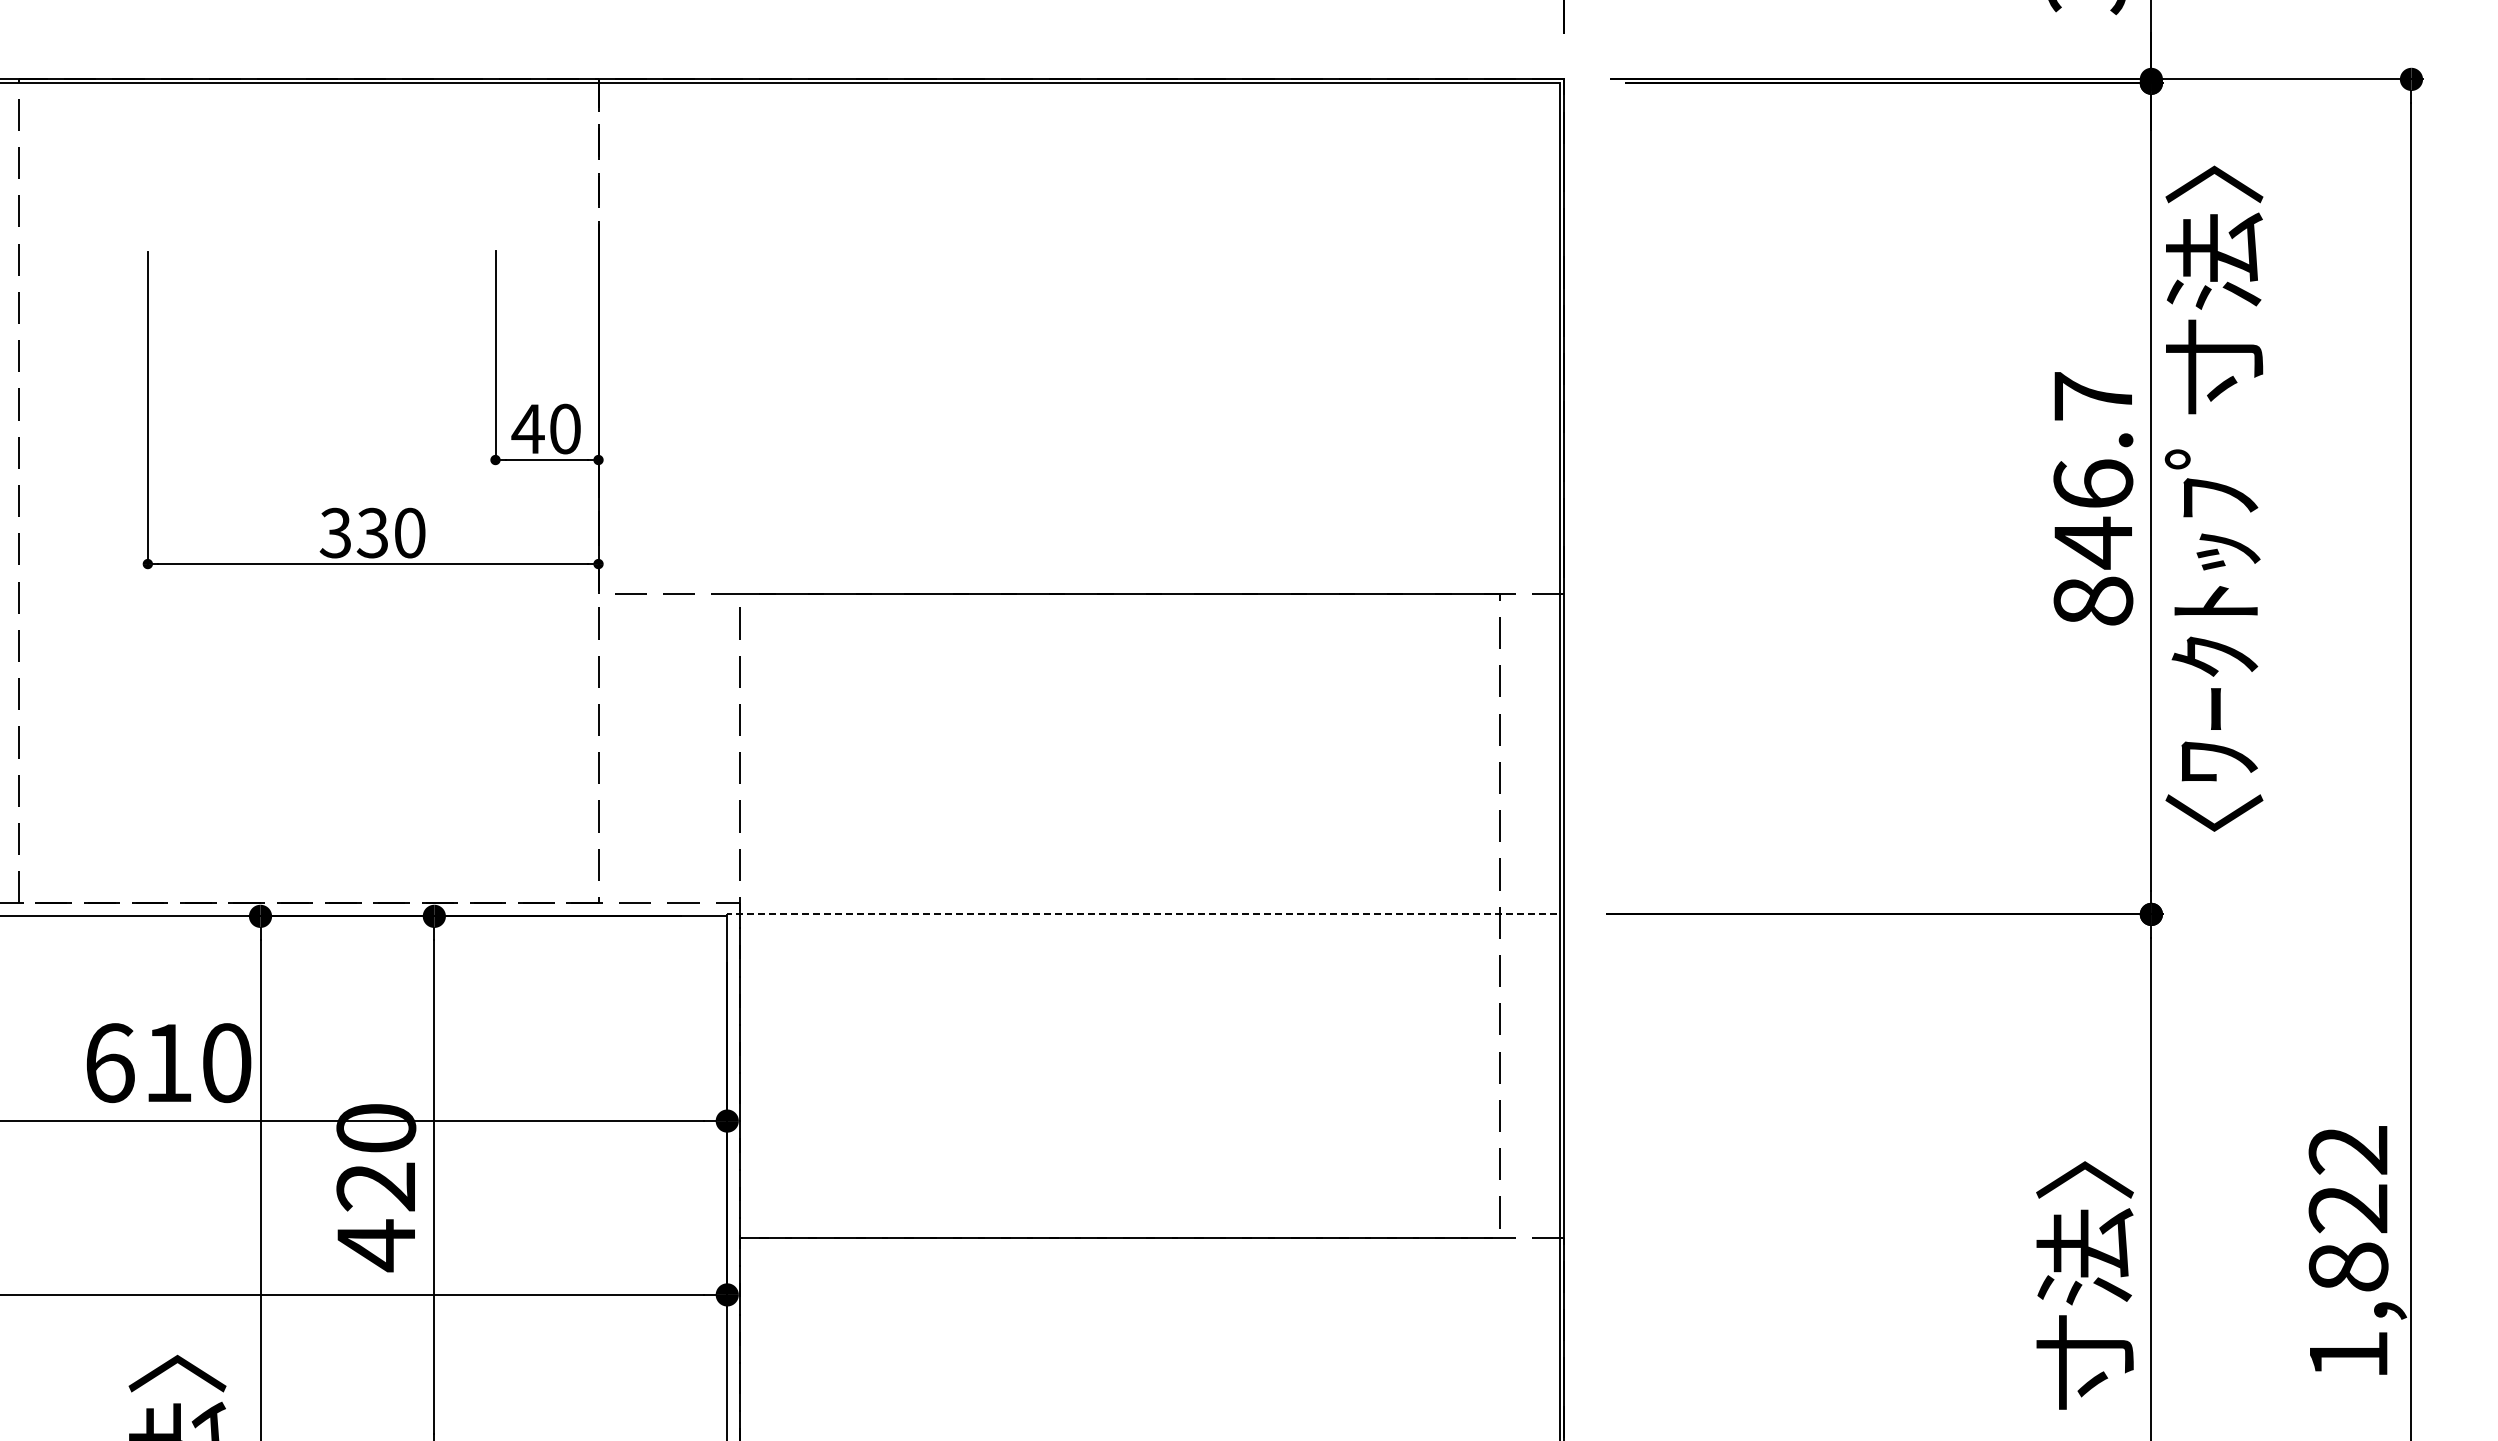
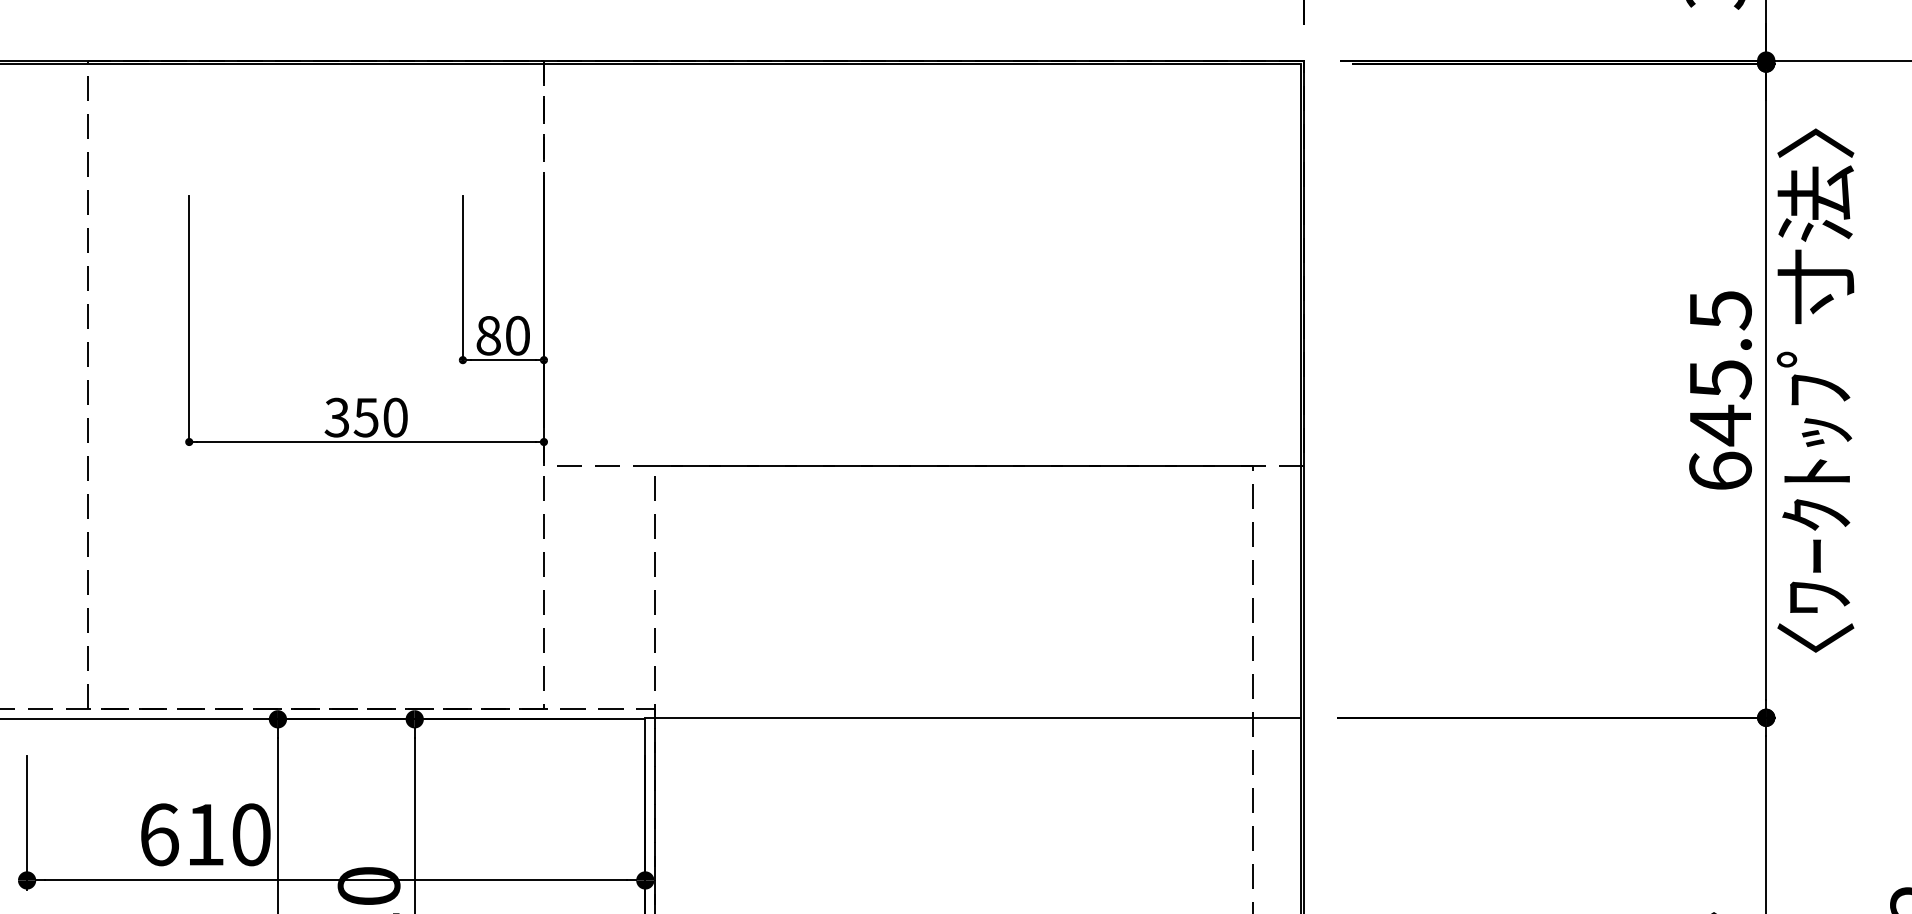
text: (527, 429) -> (488, 336), 40 -> 80
text: (2093, 498) -> (1720, 390), 846.7 -> 645.5
text: (372, 532) -> (366, 417), 330 -> 350
line: (1142, 914) -> (972, 717), dashed -> solid

